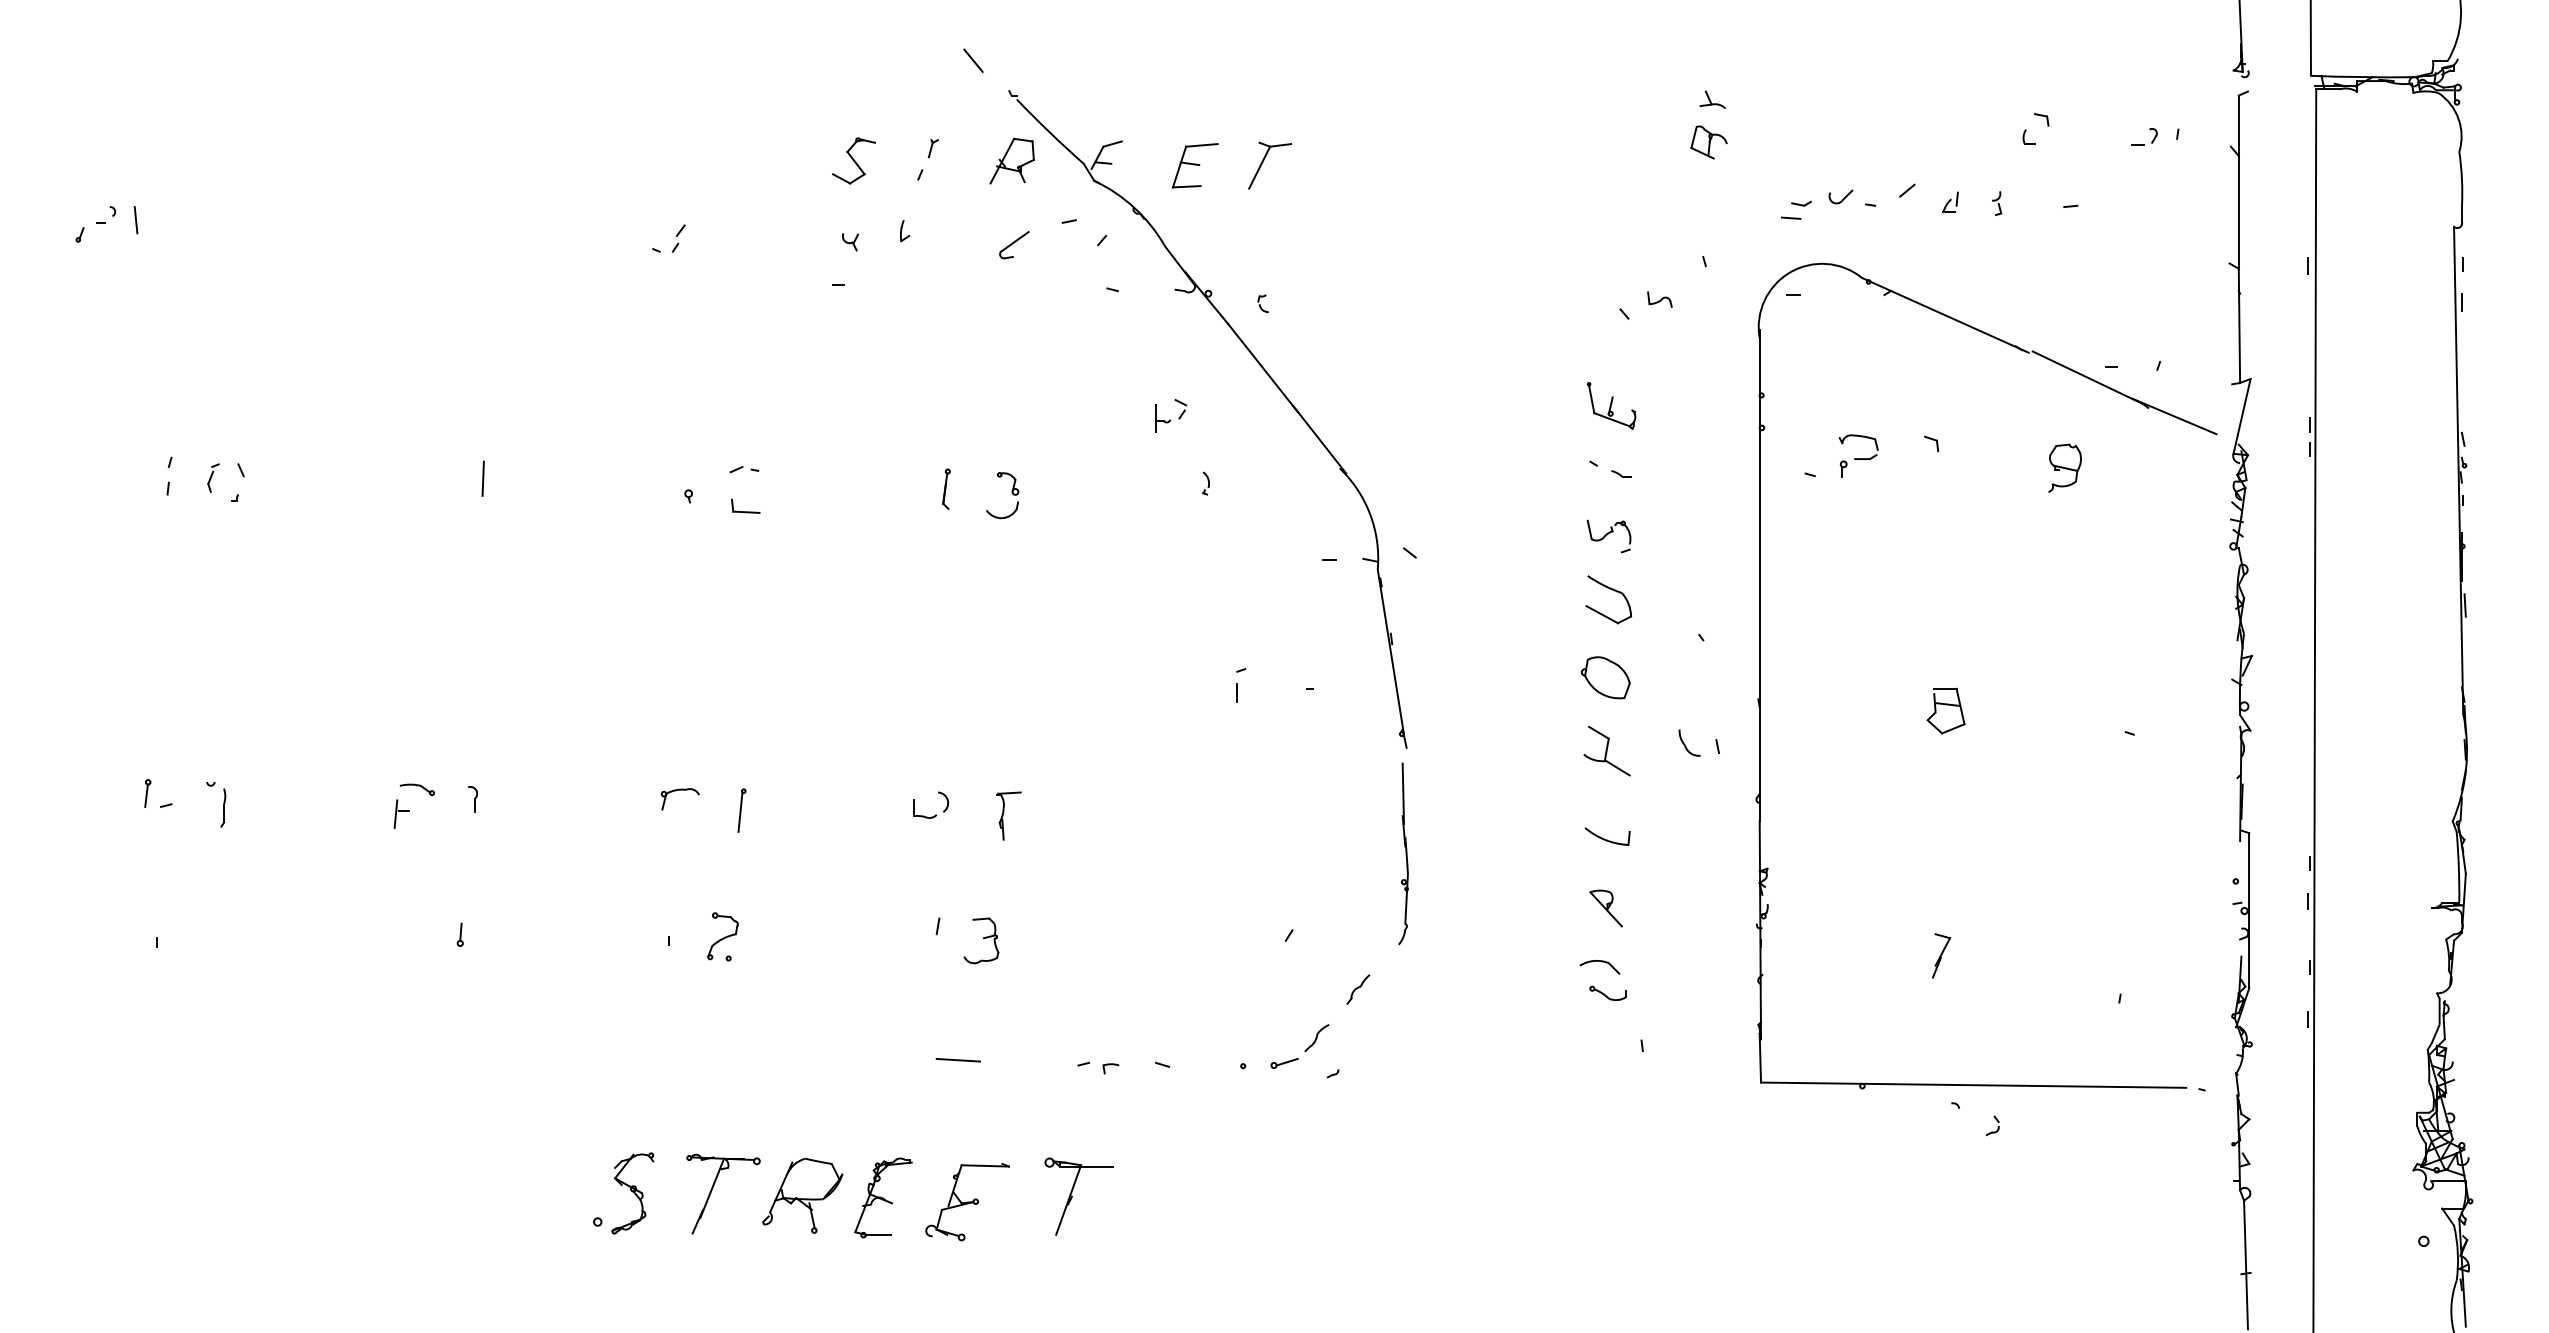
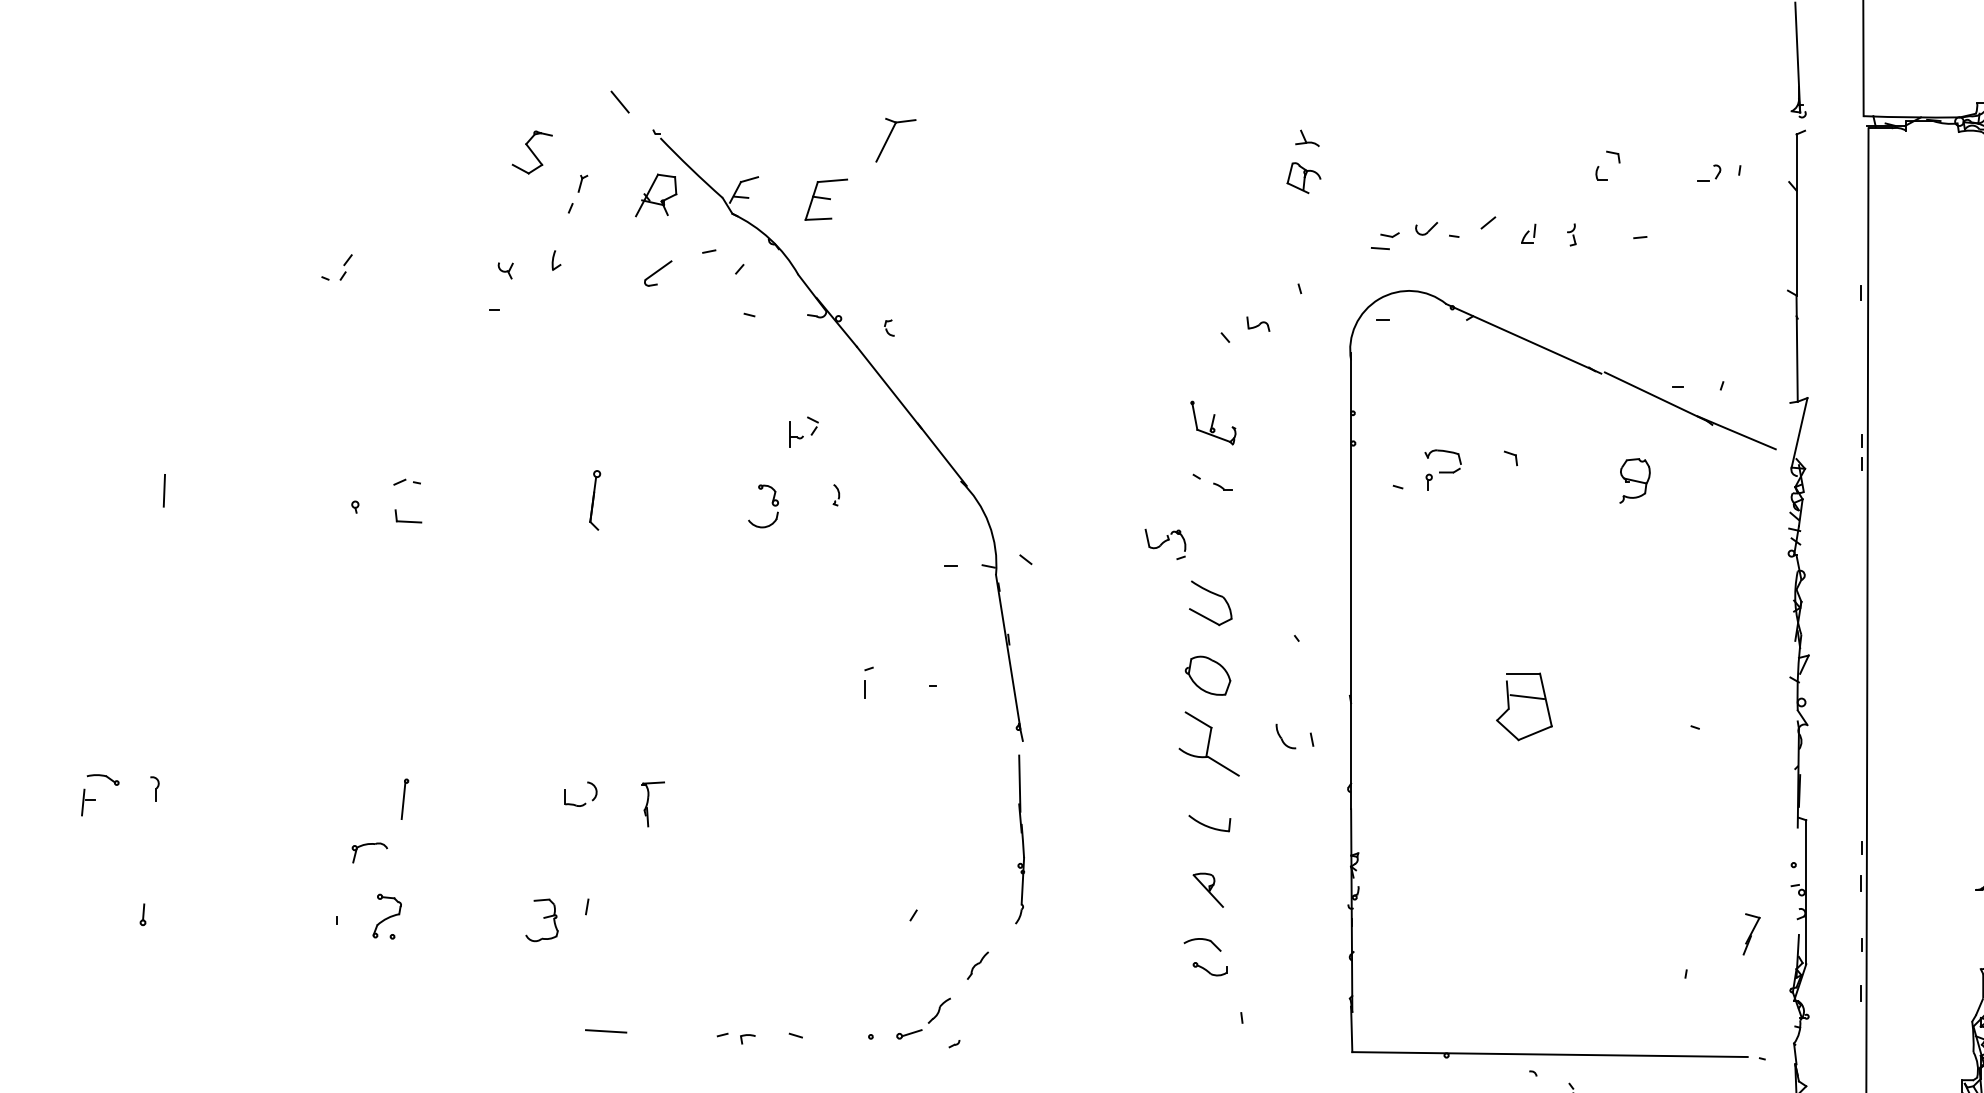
part: (853, 160) -> (531, 152), moved
part: (1263, 162) -> (889, 137), moved
part: (946, 489) -> (595, 500), size x1.6
part: (1011, 492) -> (771, 503), moved
part: (1608, 536) -> (1164, 544), moved
part: (1945, 710) -> (1523, 706), size x1.6
part: (1606, 750) -> (1208, 743), size x1.4
part: (676, 791) -> (366, 845), moved
part: (981, 940) -> (542, 920), moved
part: (1941, 955) -> (1751, 933), moved

